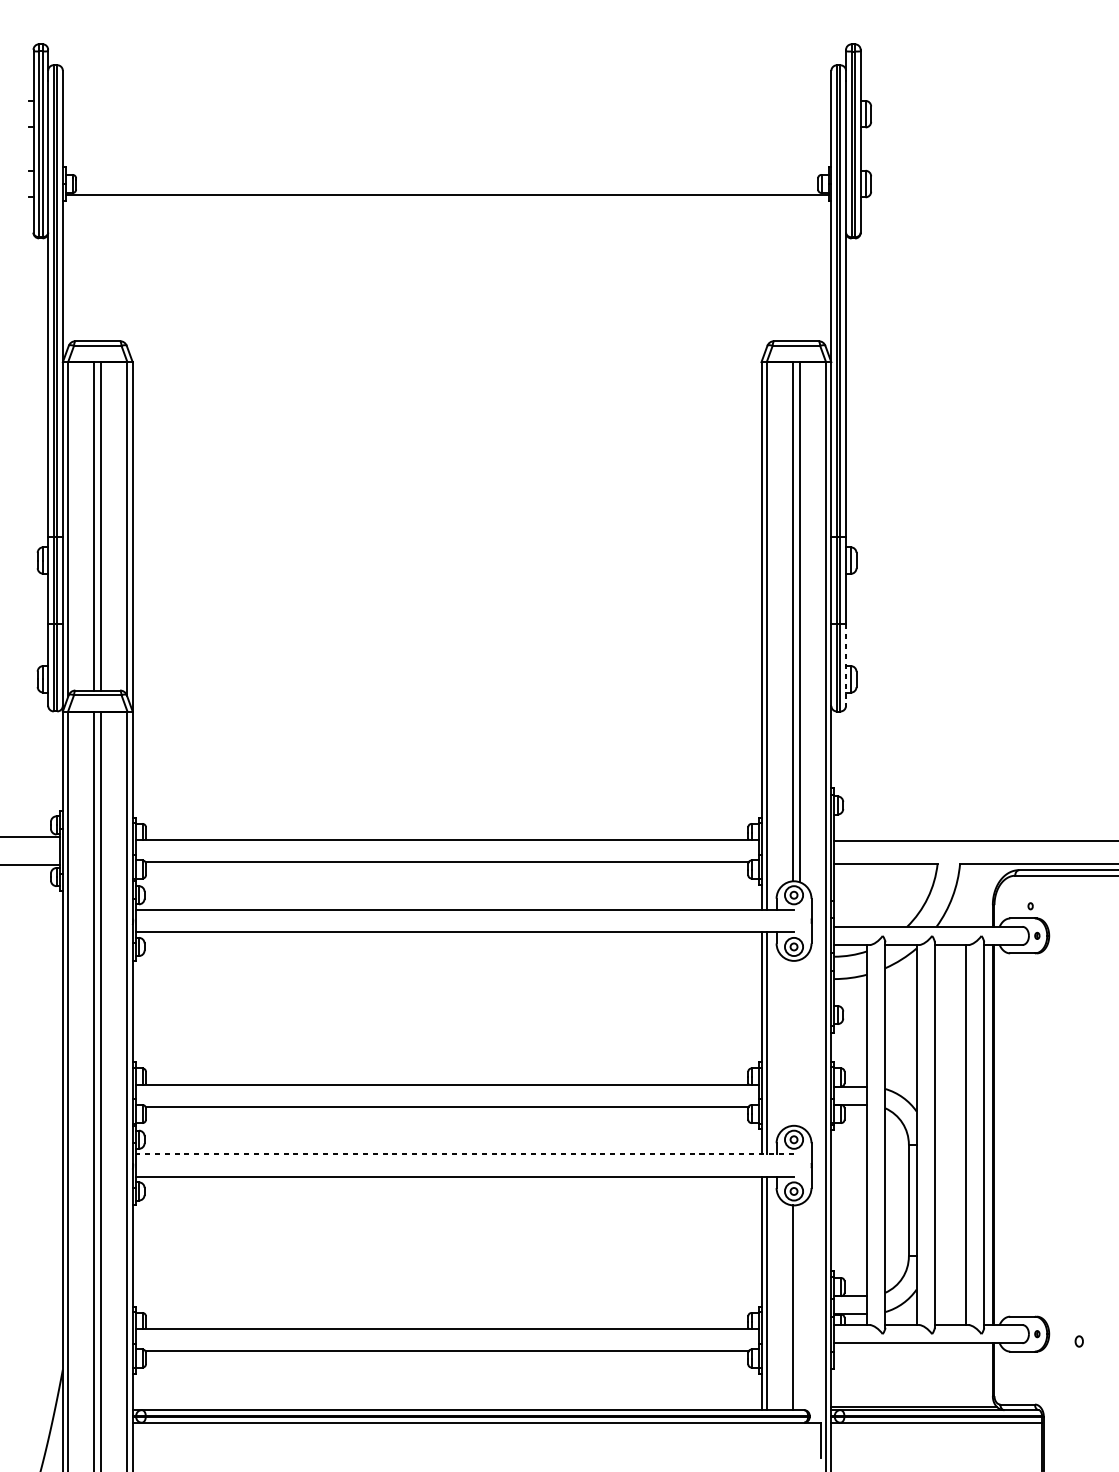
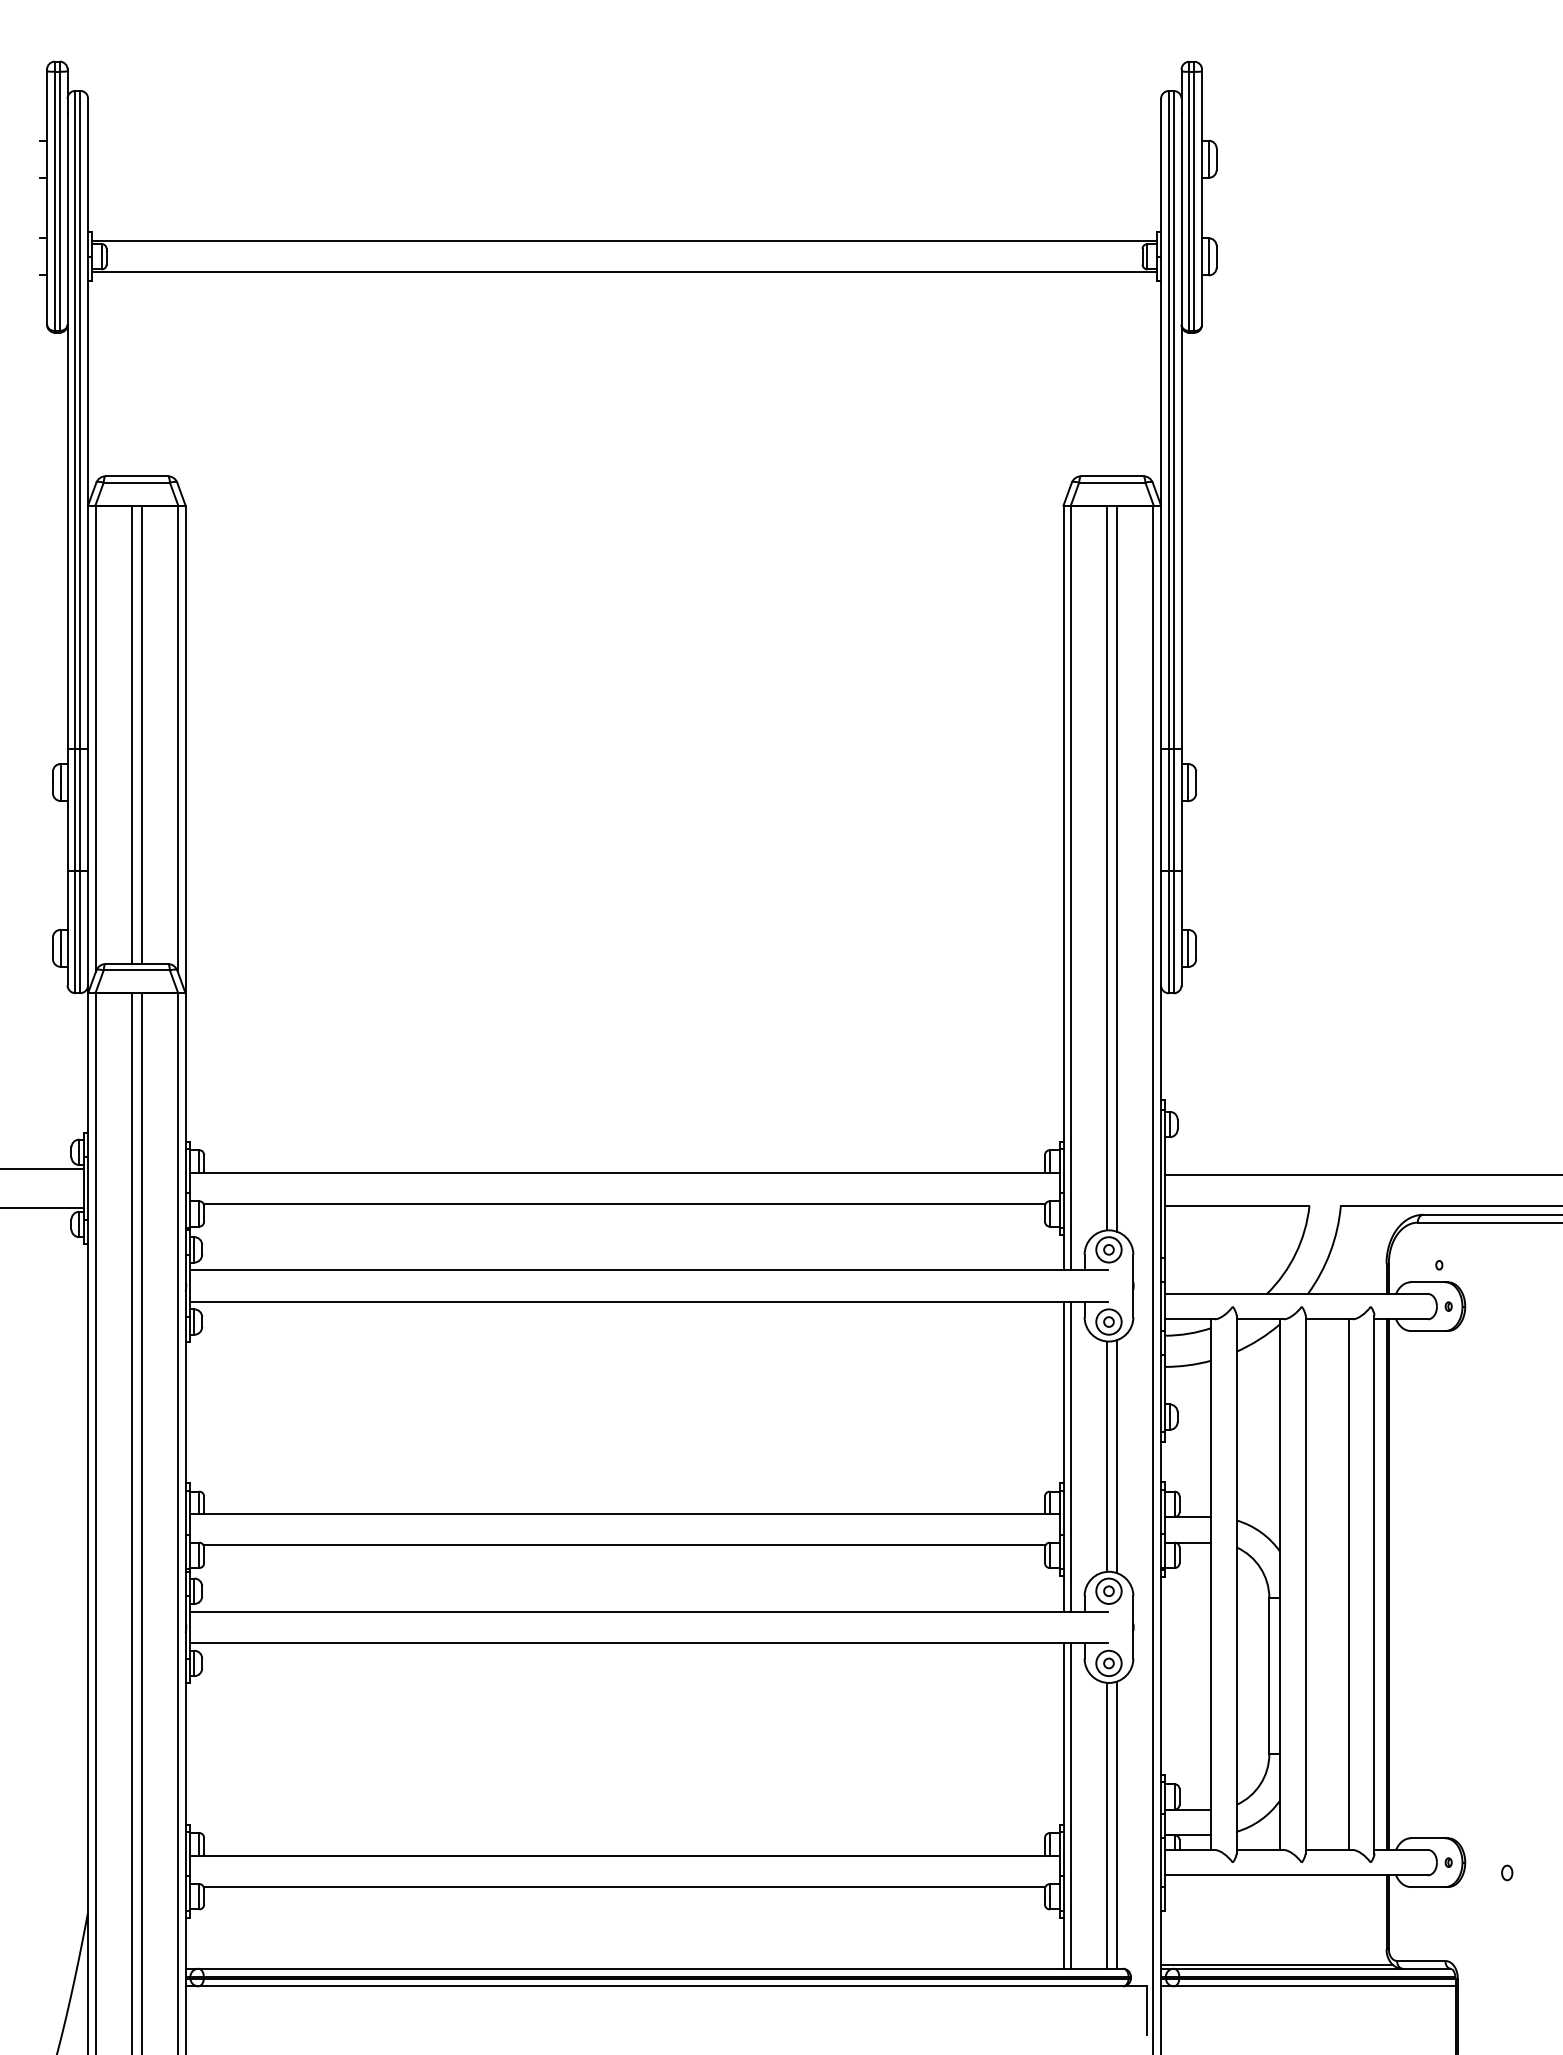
line: (447, 173) -> (624, 241), added
line: (845, 665) -> (1181, 928), dashed -> solid
line: (792, 1043) -> (1107, 1456), added
line: (800, 1043) -> (1117, 1456), added
line: (464, 1154) -> (648, 1611), dashed -> solid
line: (800, 1306) -> (1117, 1824), added

